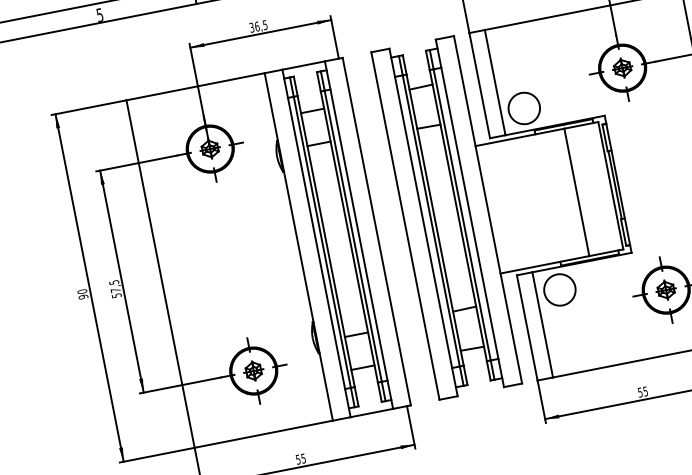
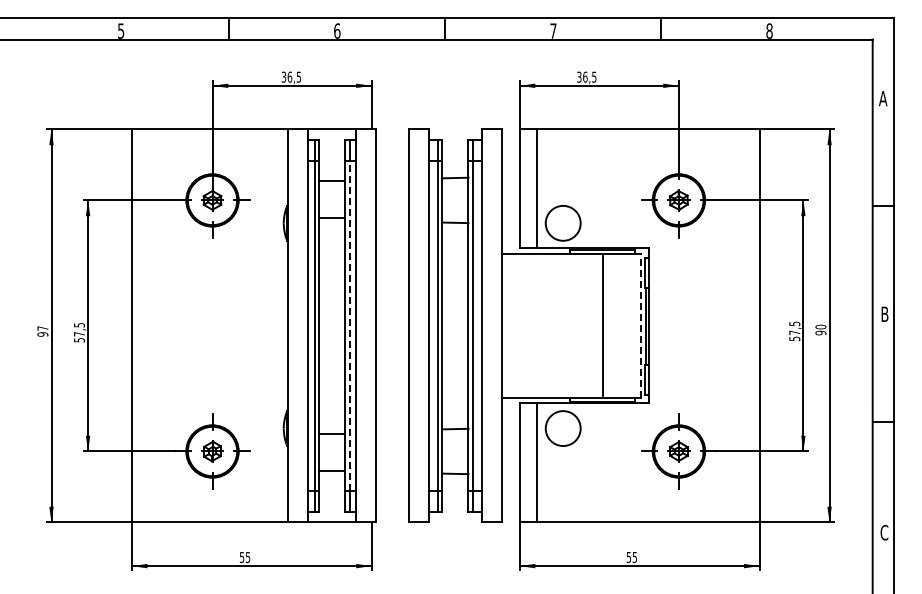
line: (610, 185) -> (640, 325), solid -> dashed
line: (353, 235) -> (349, 325), solid -> dashed
text: (82, 291) -> (42, 328), 90 -> 97

